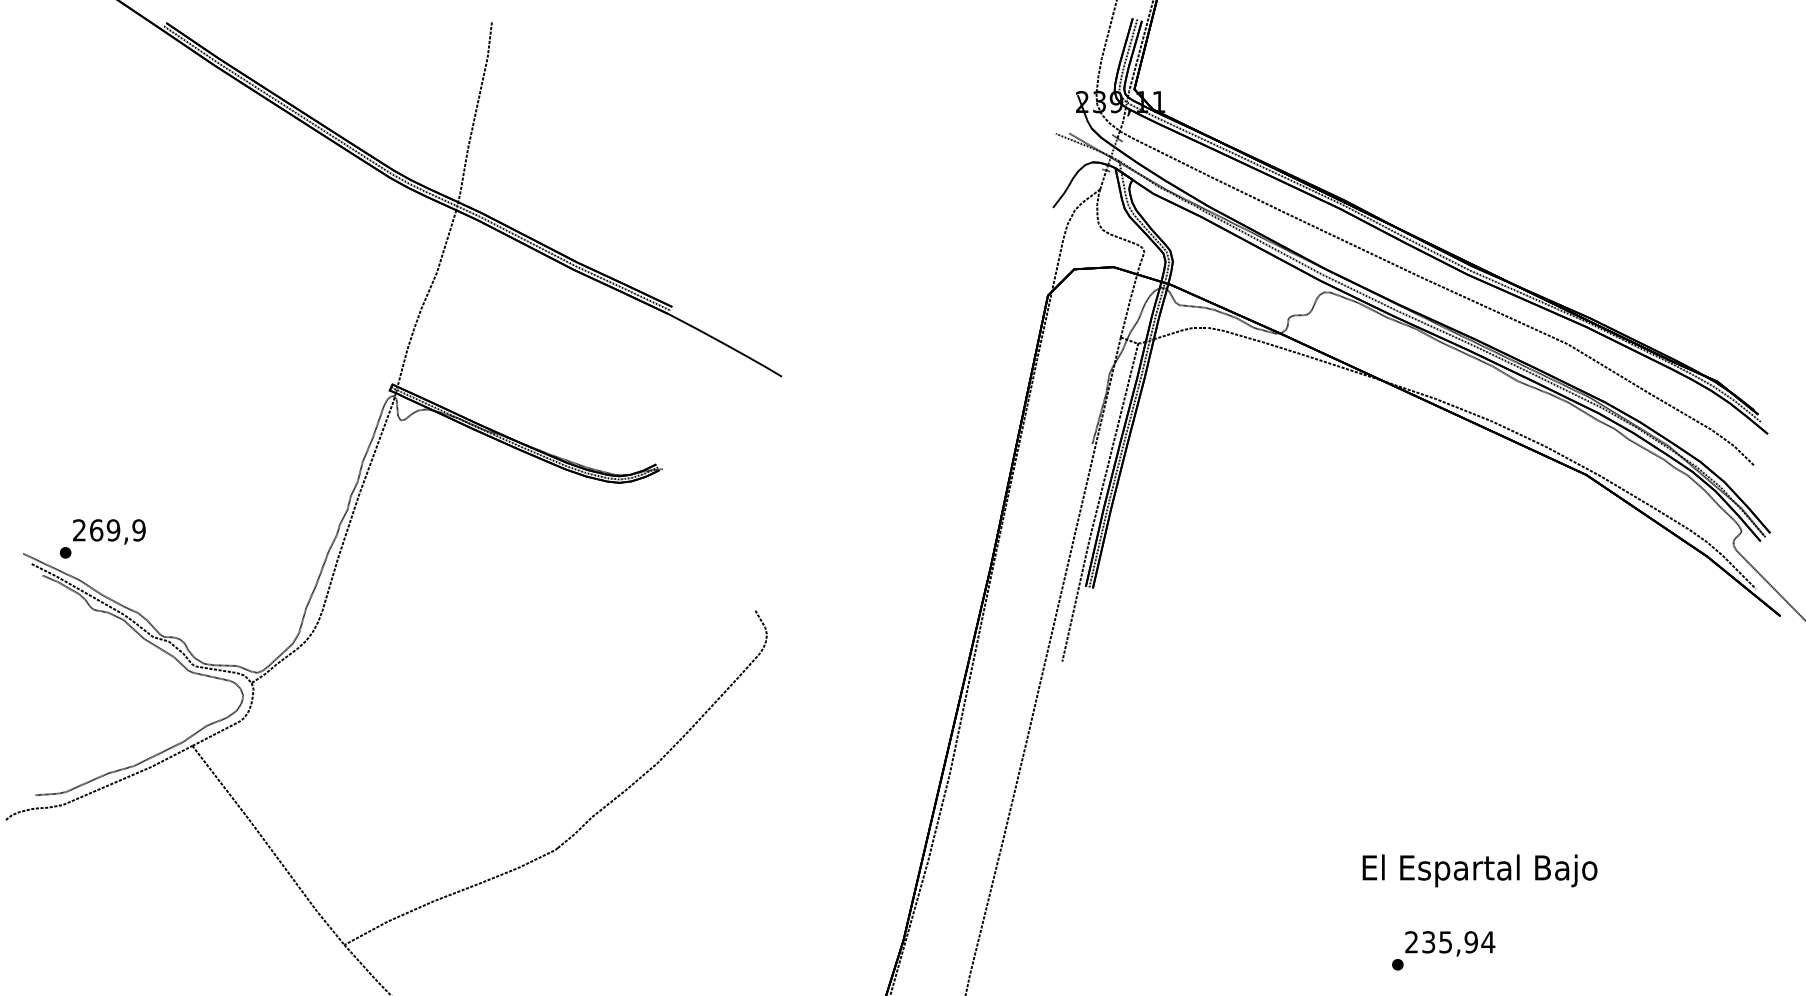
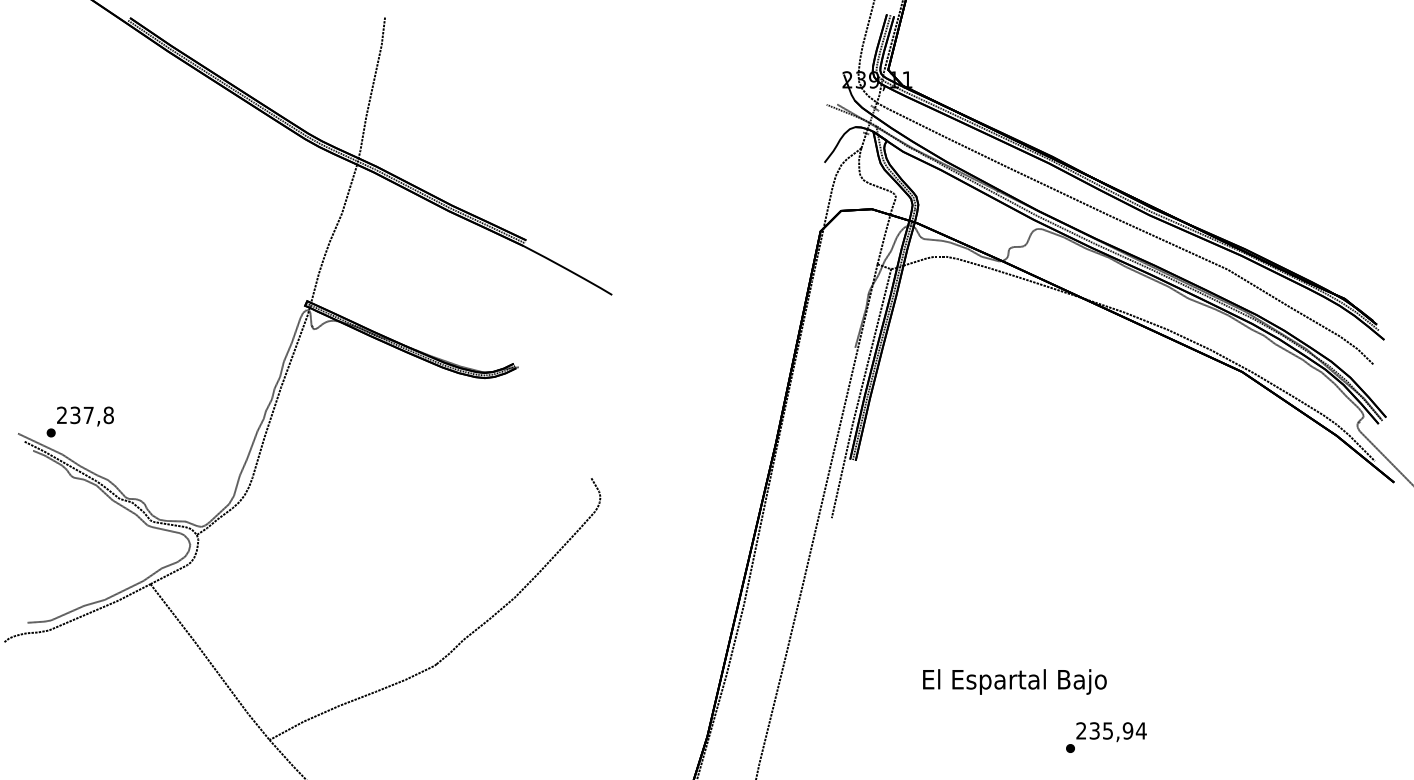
text: (117, 530) -> (91, 415), 269,9 -> 237,8
text: (1479, 870) -> (1014, 681), moved
text: (1443, 950) -> (1106, 737), moved

